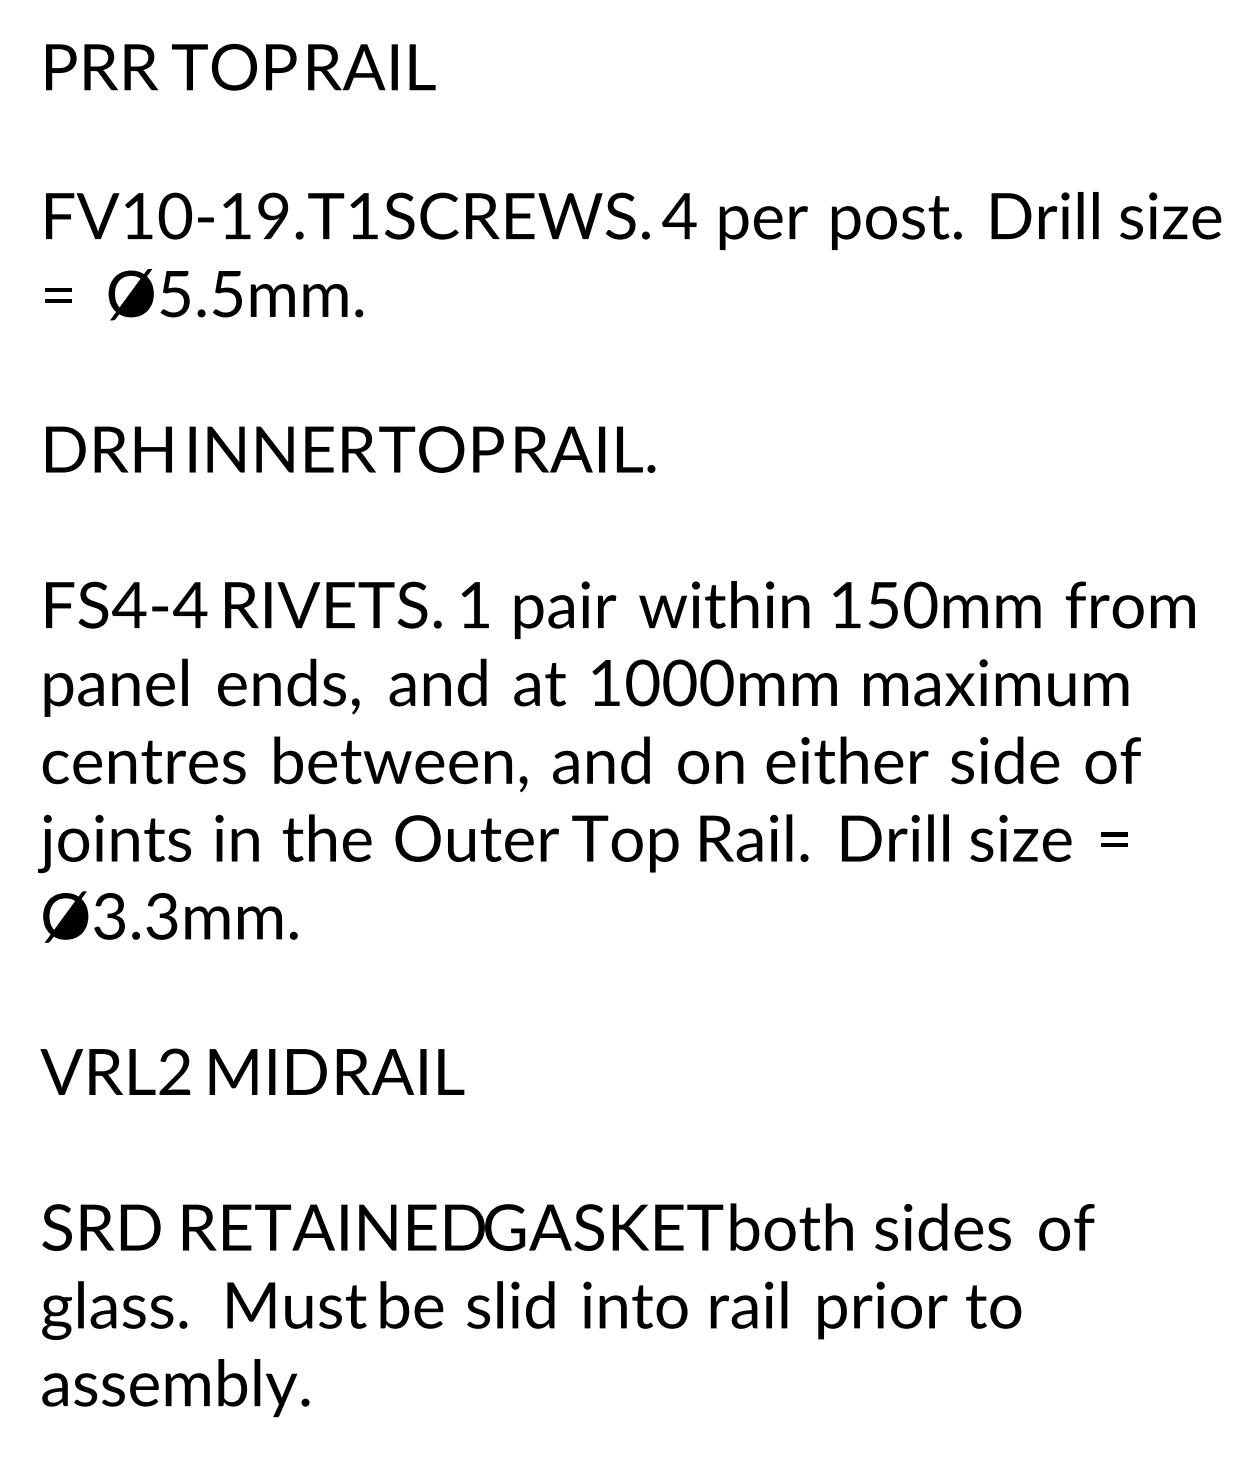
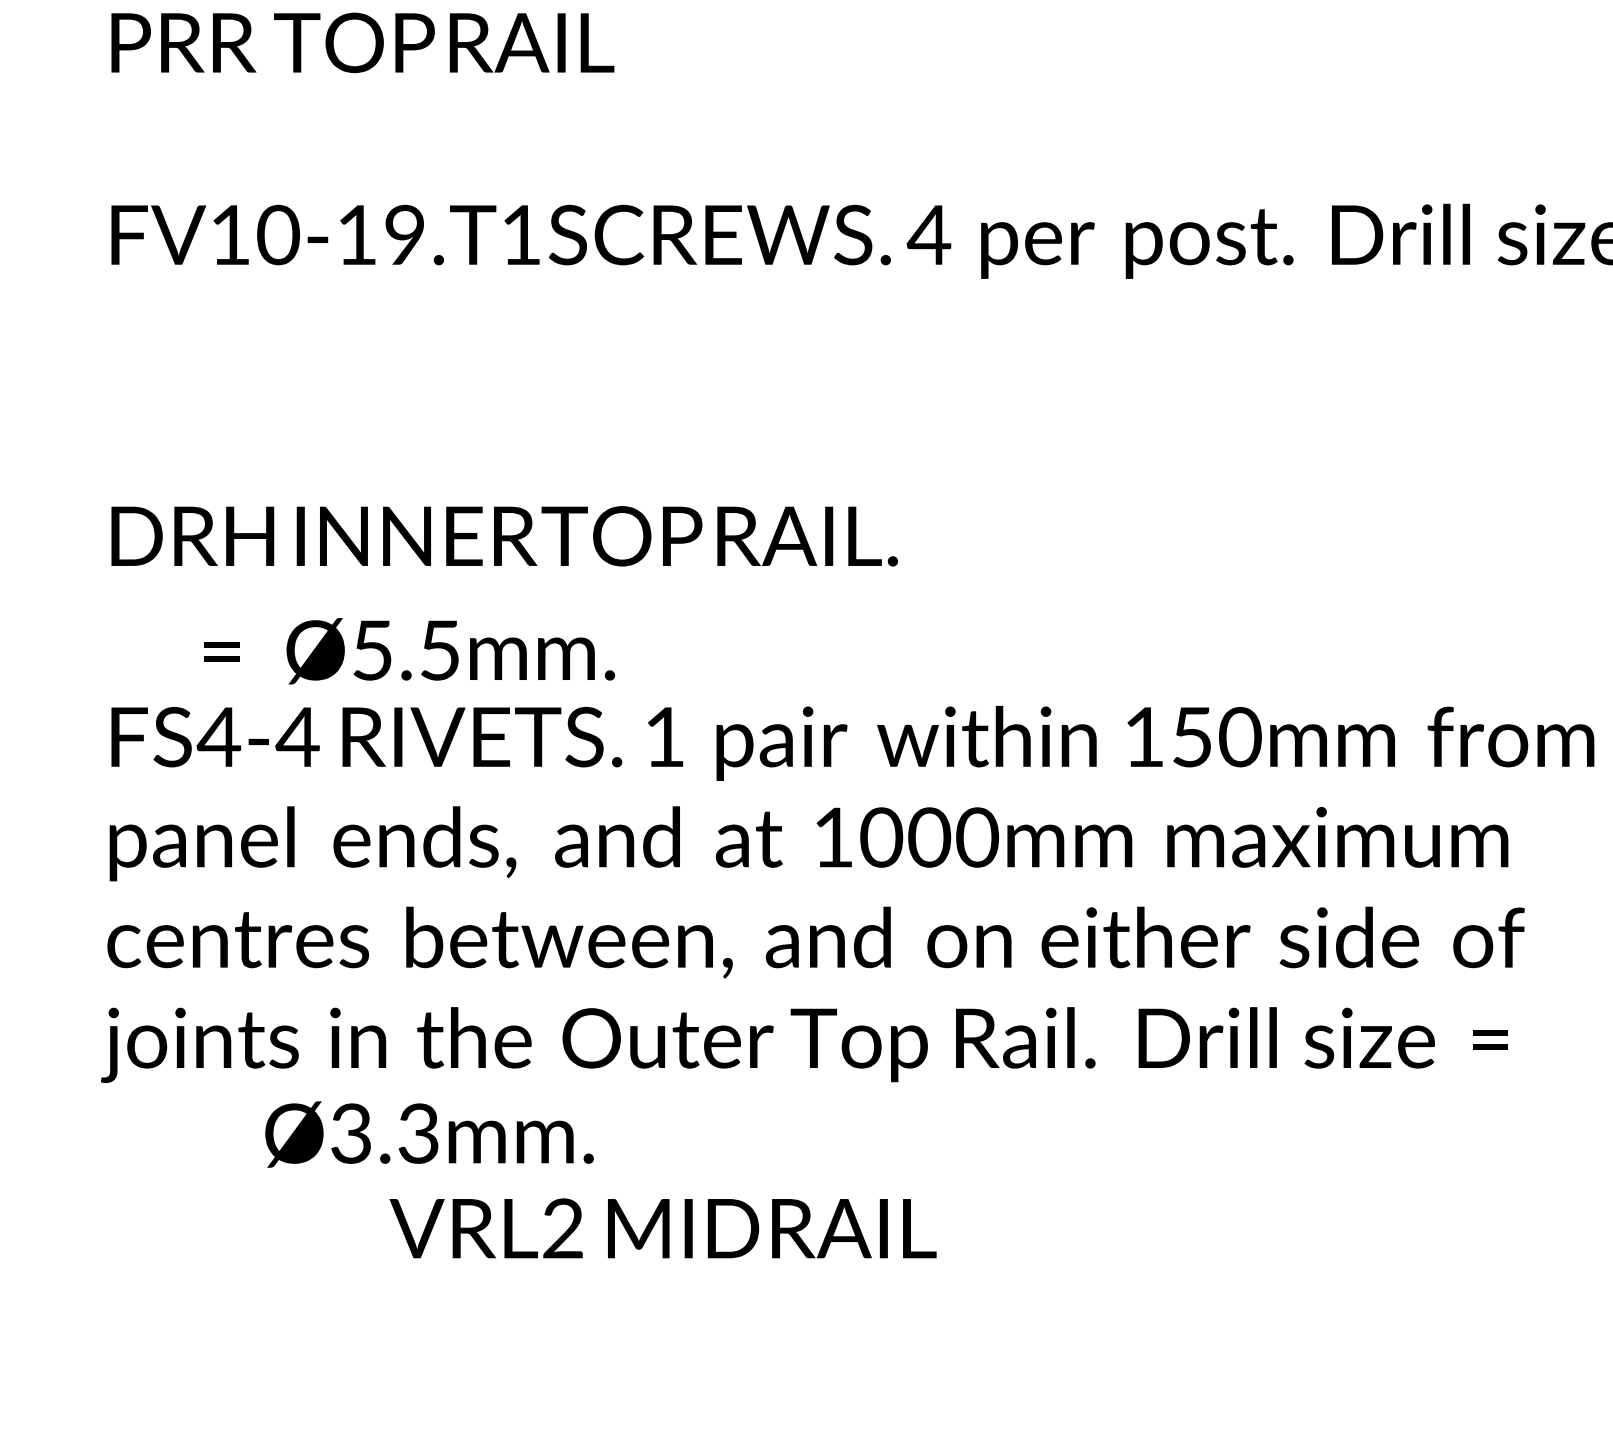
text: (204, 294) -> (410, 651), moved
text: (170, 916) -> (429, 1133), moved
text: (252, 1071) -> (663, 1227), moved

